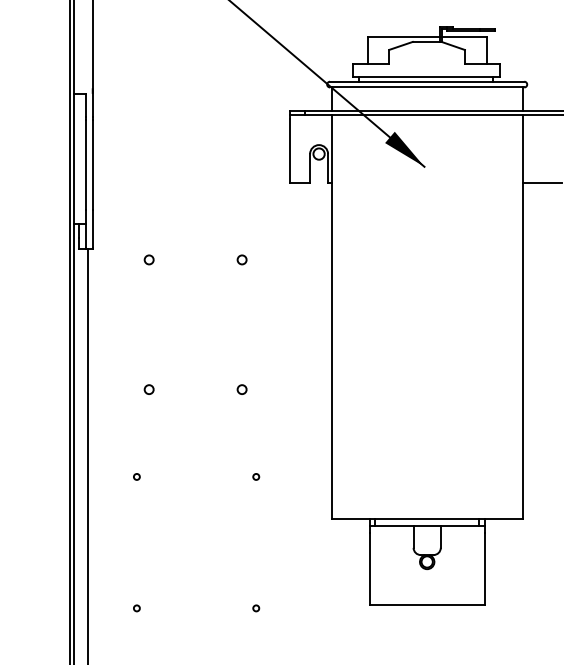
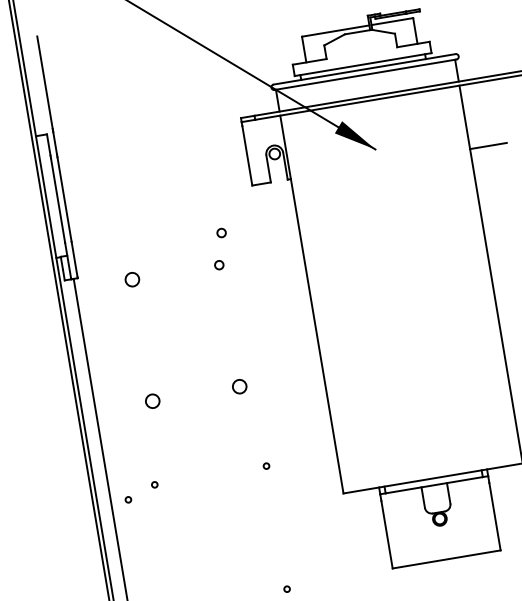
circle: (249, 226) -> (220, 232), added
circle: (148, 259) -> (131, 279), size x1.6
circle: (148, 389) -> (151, 401), size x1.6
circle: (241, 389) -> (239, 386), size x1.6
circle: (106, 487) -> (127, 499), added

